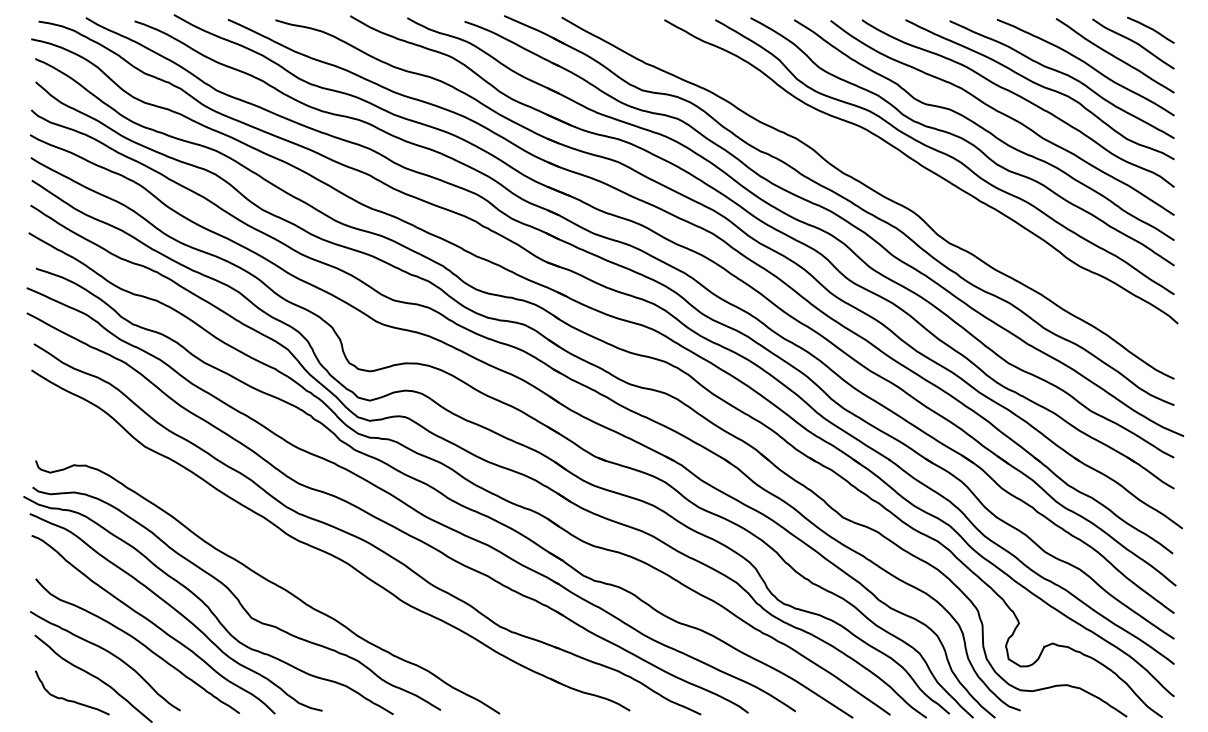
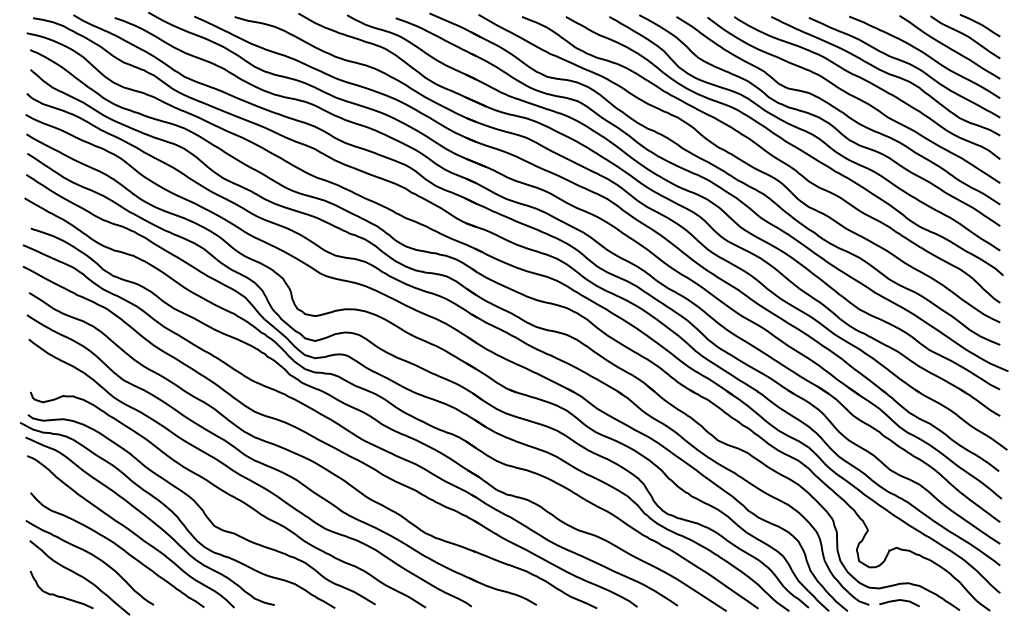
curve: (898, 179) -> (765, 152), added
curve: (290, 560) -> (247, 477), added
curve: (1054, 706) -> (898, 601), added

